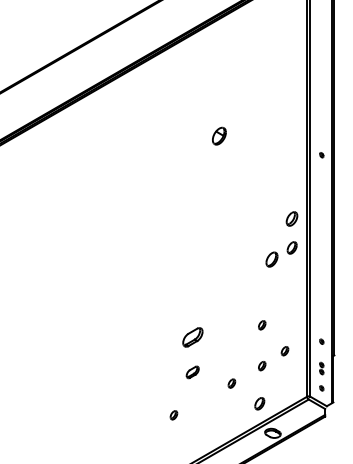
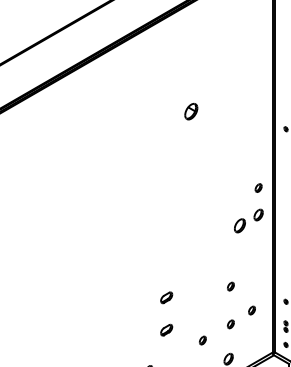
part: (292, 218) -> (258, 187), size x0.62
part: (192, 337) -> (166, 297), size x0.62

